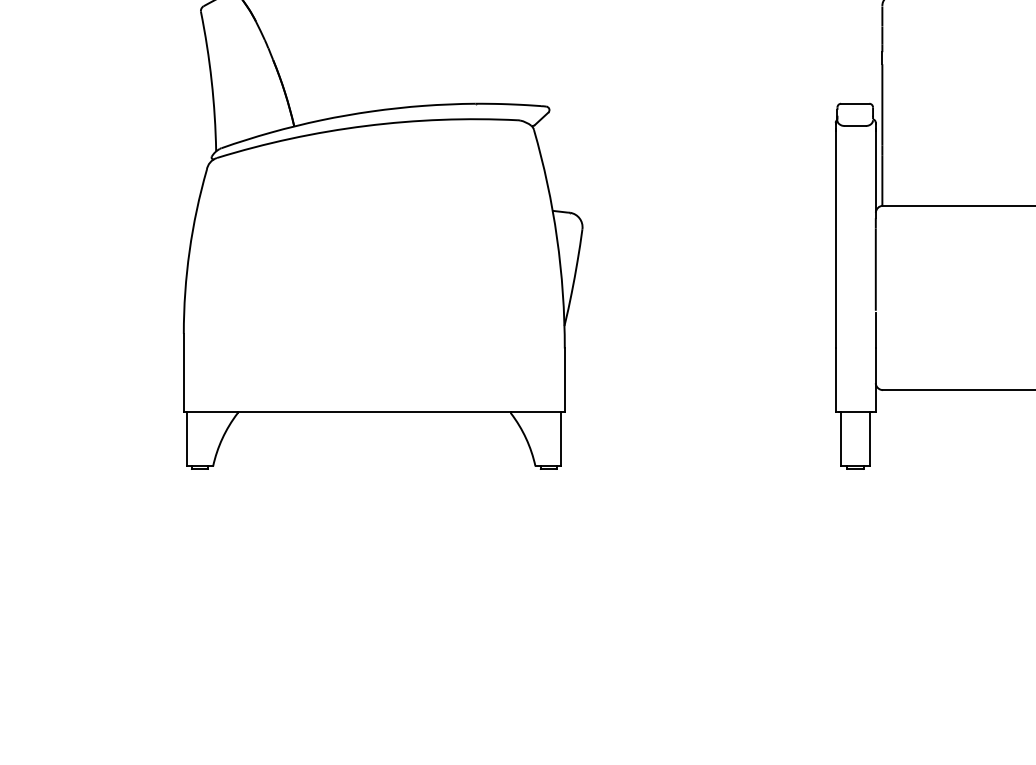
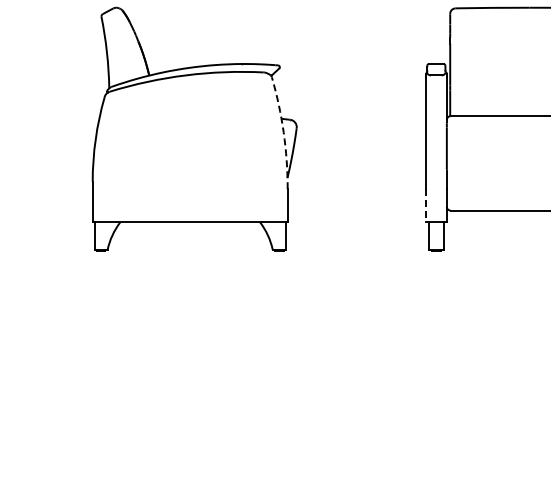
arc: (556, 237) -> (283, 132), solid -> dashed
line: (836, 380) -> (426, 205), solid -> dashed

